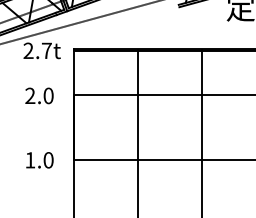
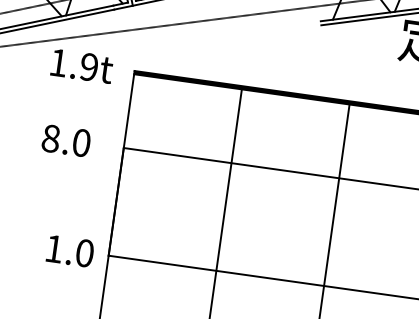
text: (37, 50) -> (73, 64), 2.7t -> 1.9t
text: (30, 95) -> (51, 138), 2.0 -> 8.0
text: (39, 160) -> (69, 251), moved

